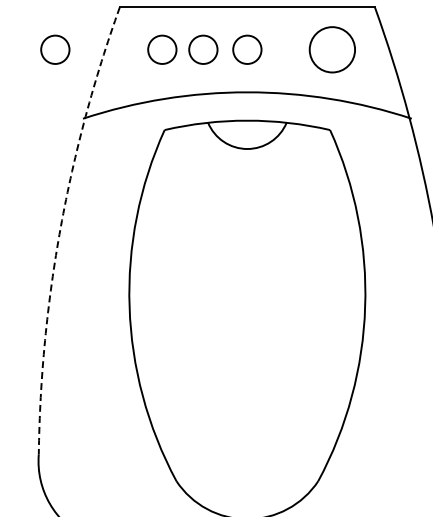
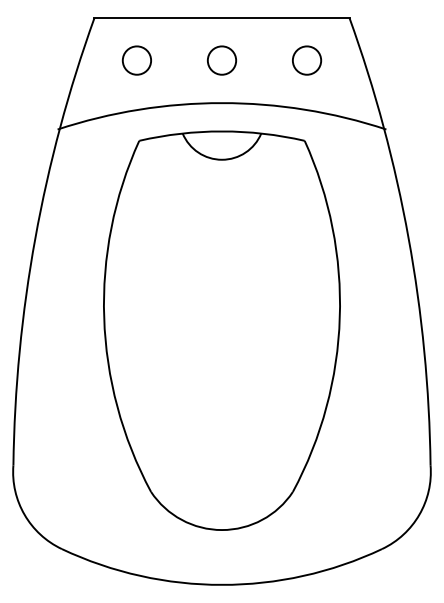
circle: (54, 49) -> (29, 60), removed
circle: (203, 49) -> (178, 60), removed
circle: (331, 49) -> (306, 60), size x0.62
arc: (60, 227) -> (35, 238), dashed -> solid

